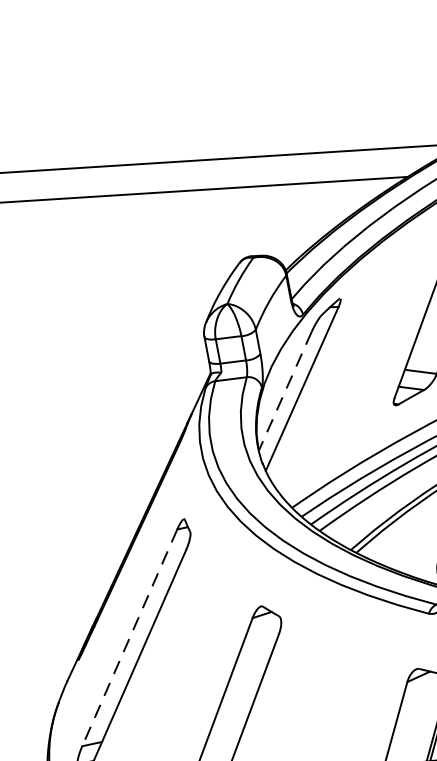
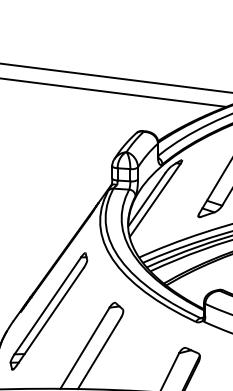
line: (285, 392) -> (146, 200), dashed -> solid
line: (128, 637) -> (47, 305), dashed -> solid

